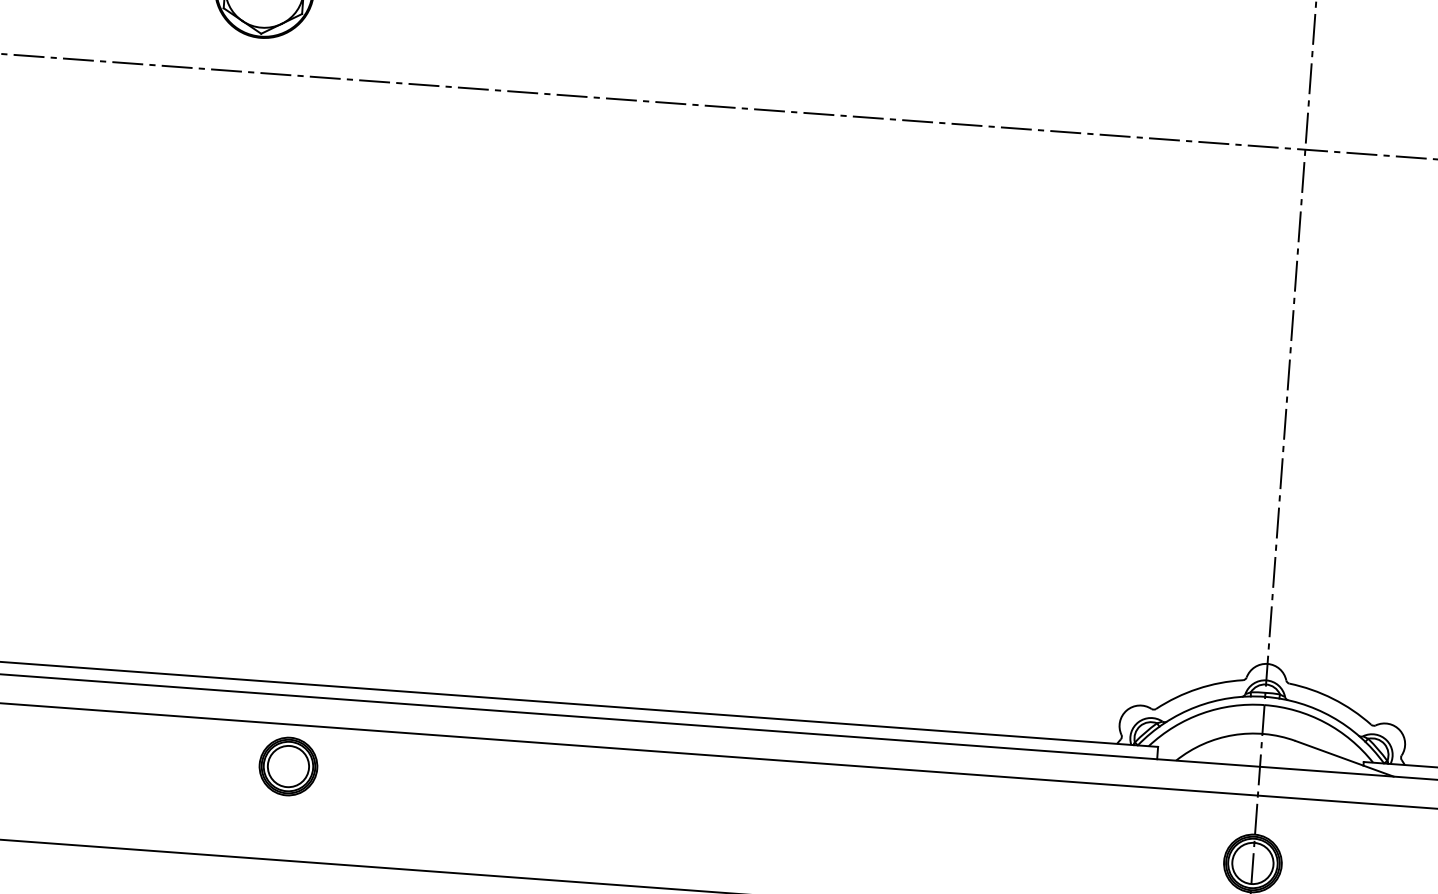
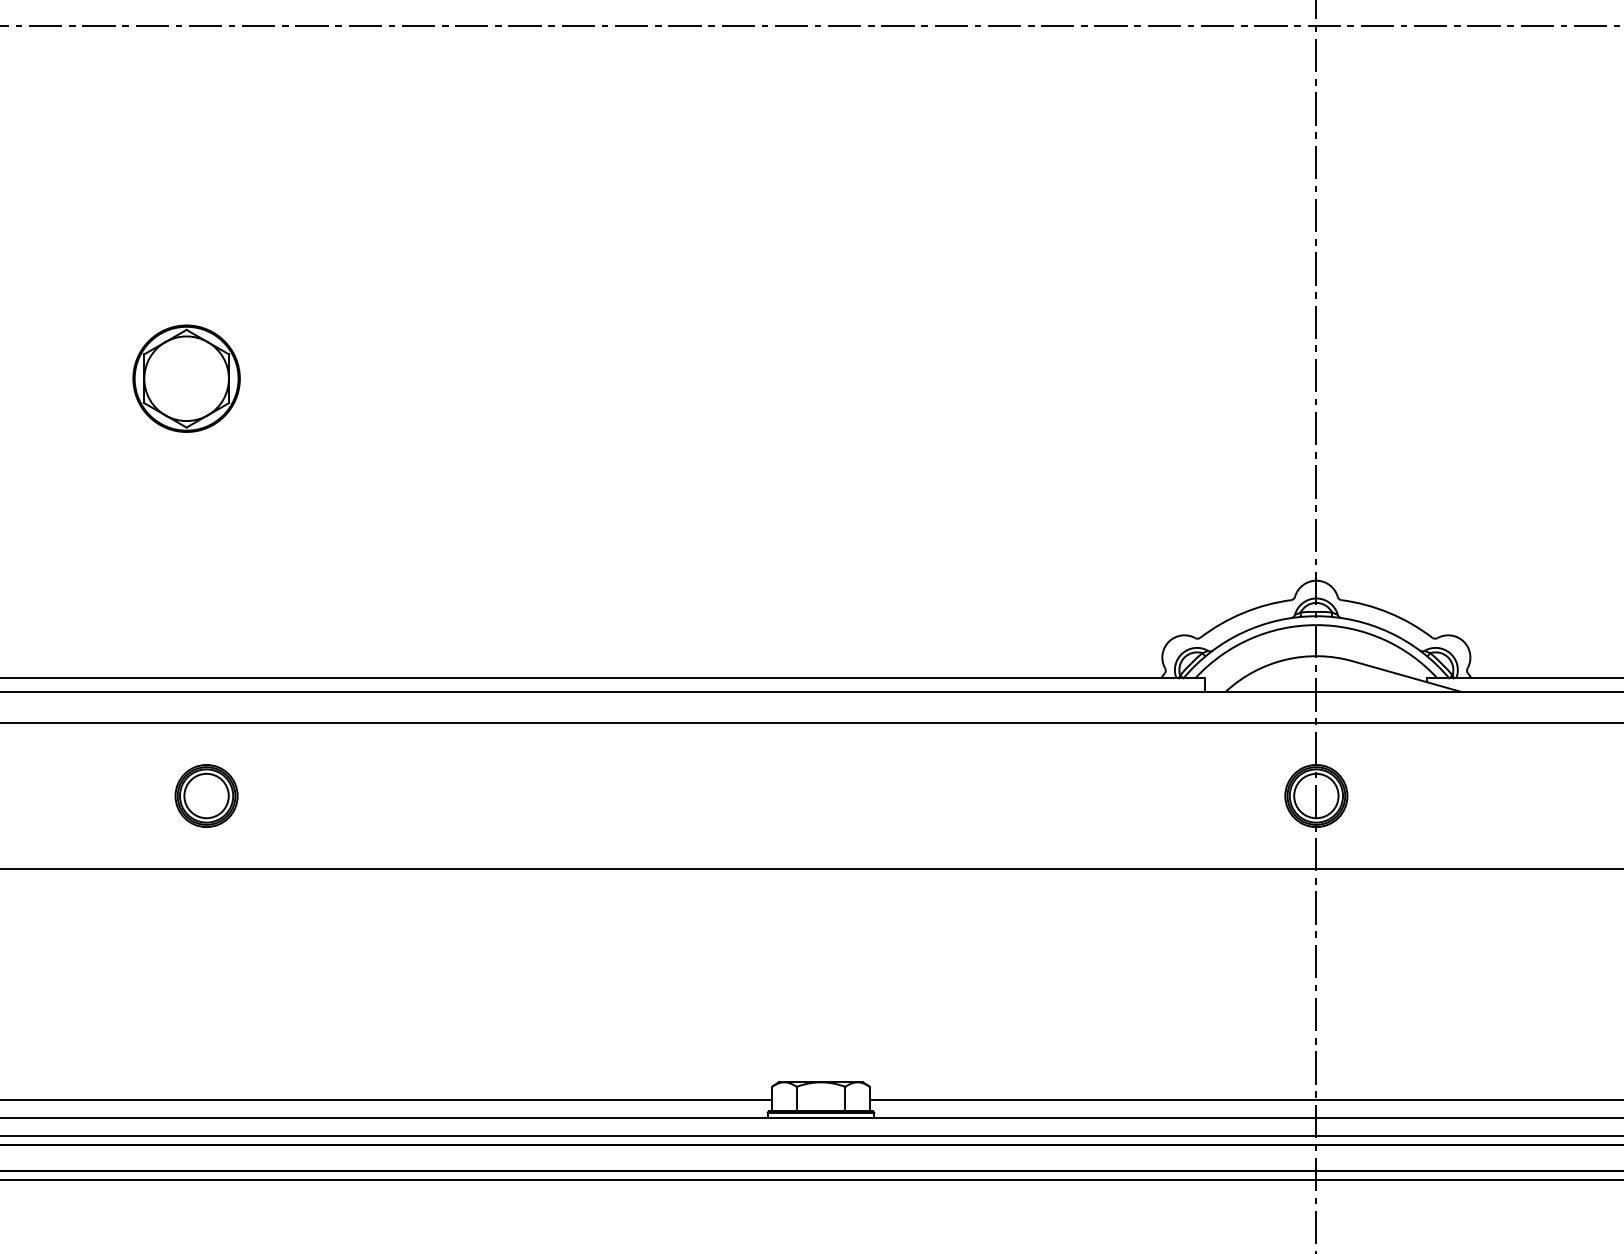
part: (234, 399) -> (186, 378), added
part: (288, 766) -> (206, 795), moved

